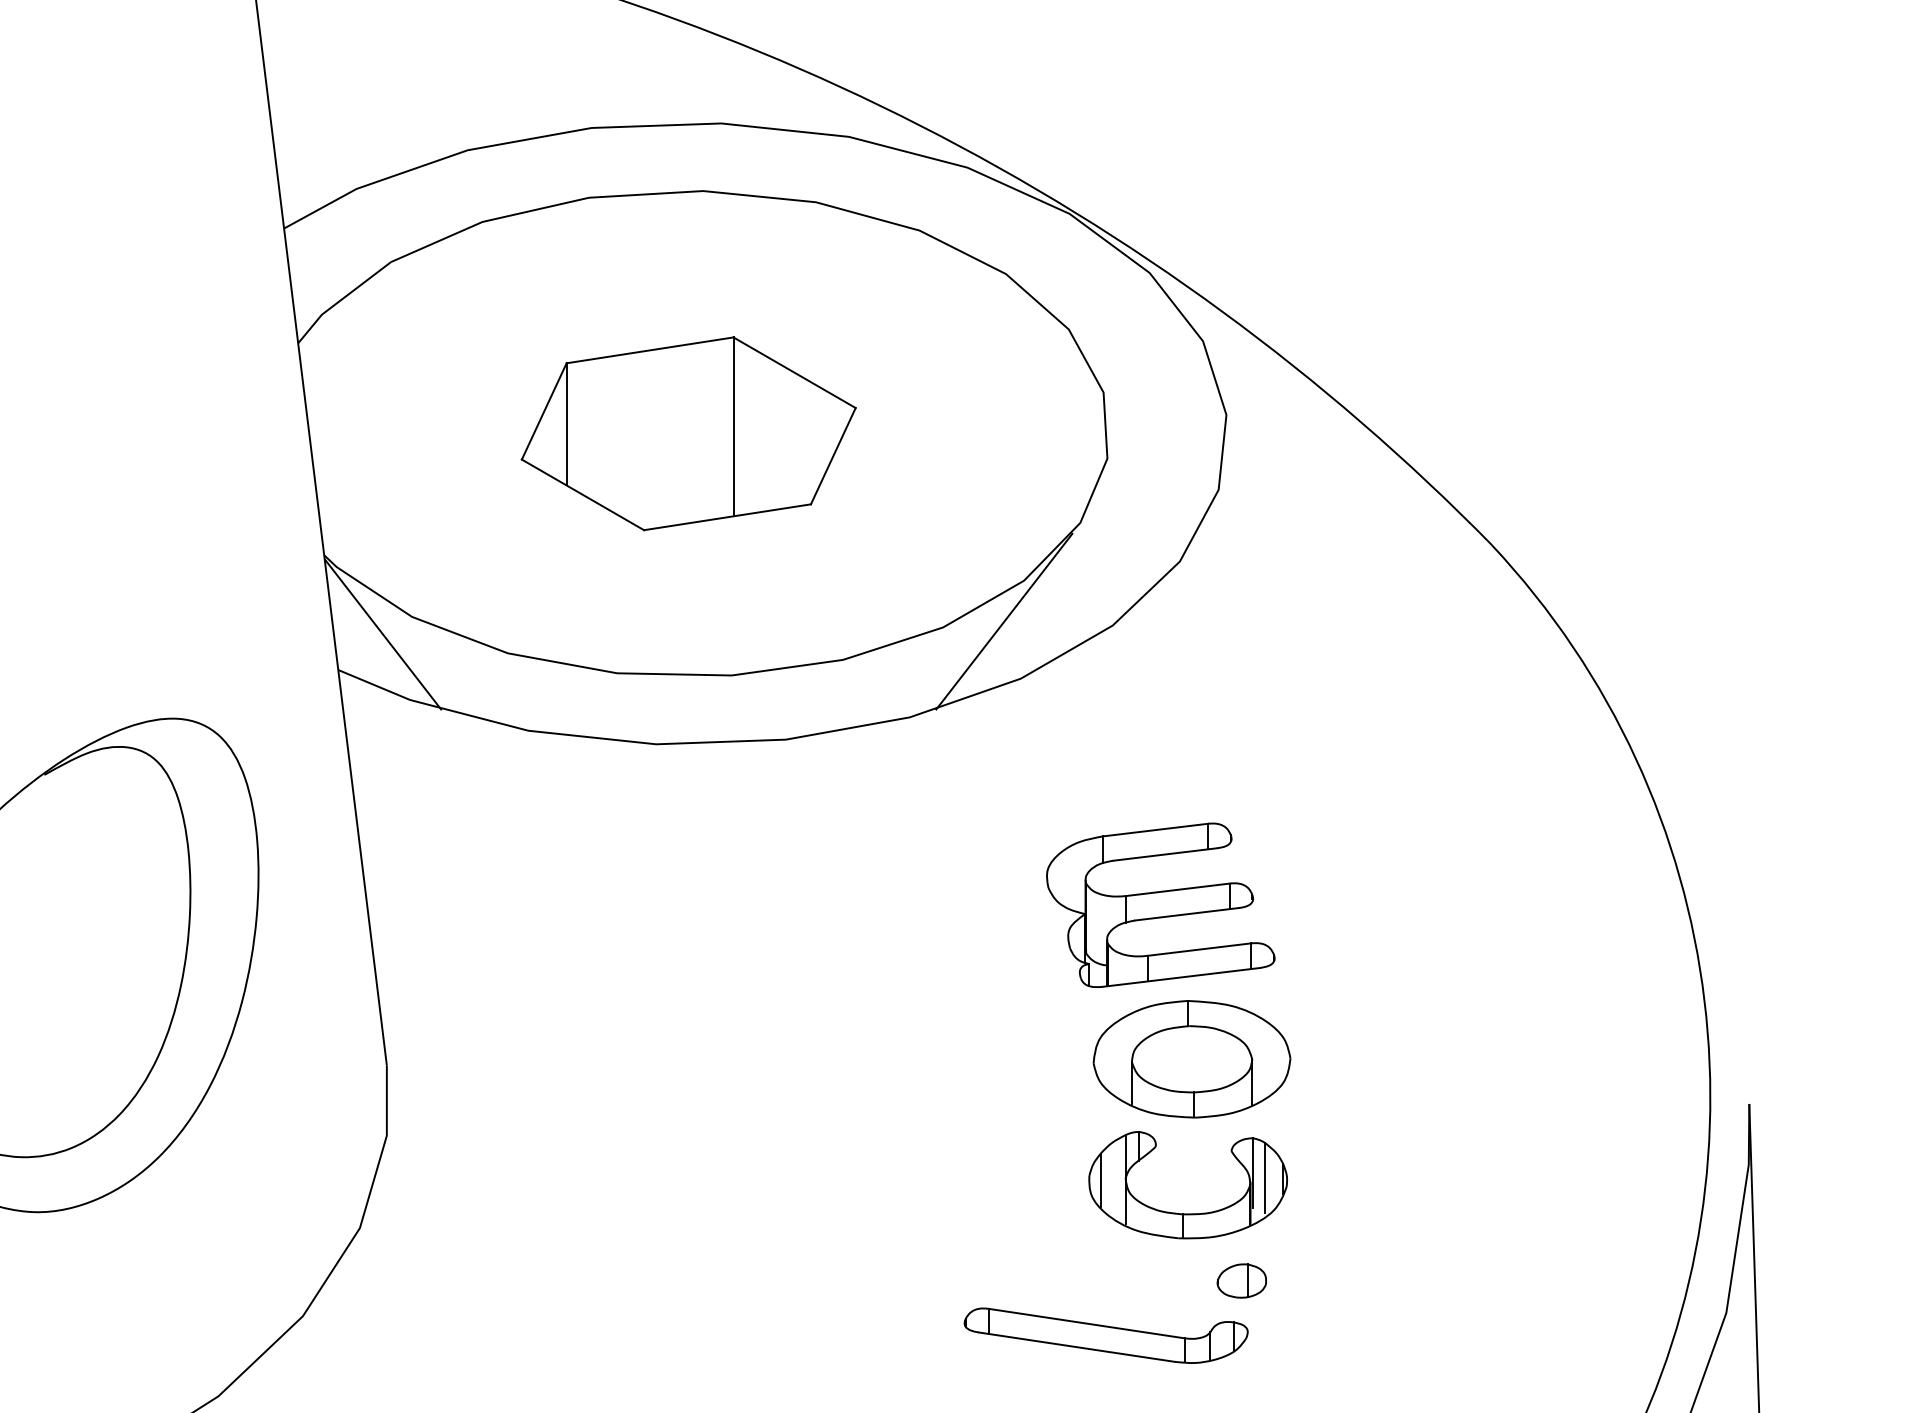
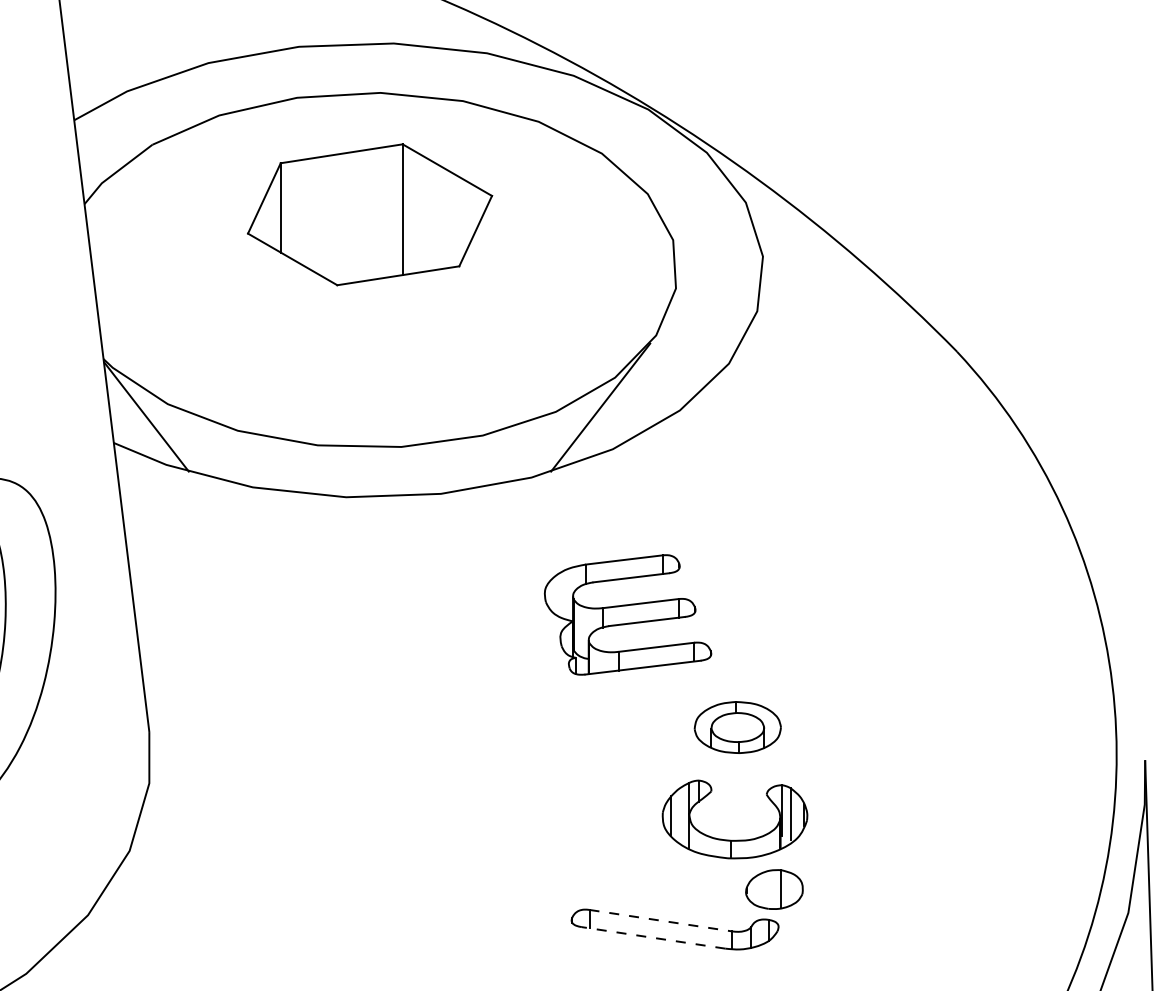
part: (688, 433) -> (369, 214), moved
part: (1160, 904) -> (627, 614), moved
part: (1191, 1059) -> (737, 727), size x0.6
part: (1241, 1280) -> (774, 889), size x1.6
line: (1086, 1323) -> (660, 920), solid -> dashed
line: (1076, 1347) -> (653, 938), solid -> dashed

